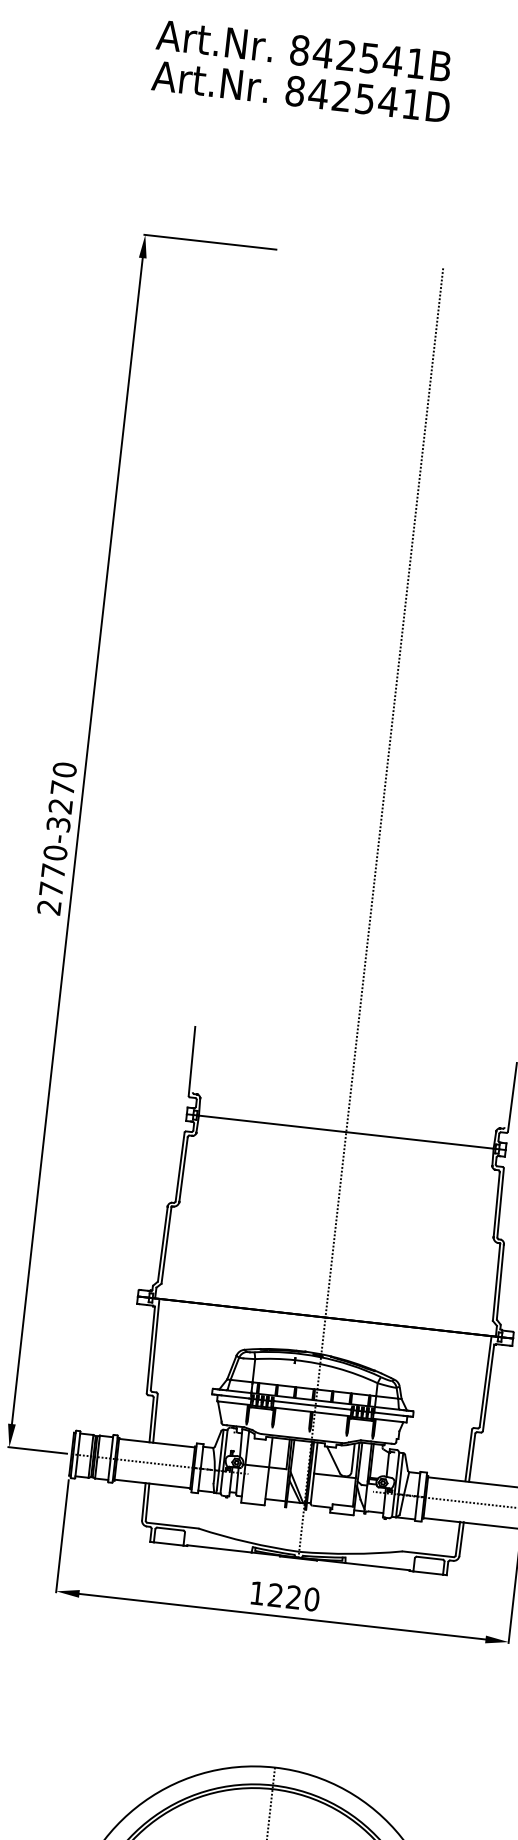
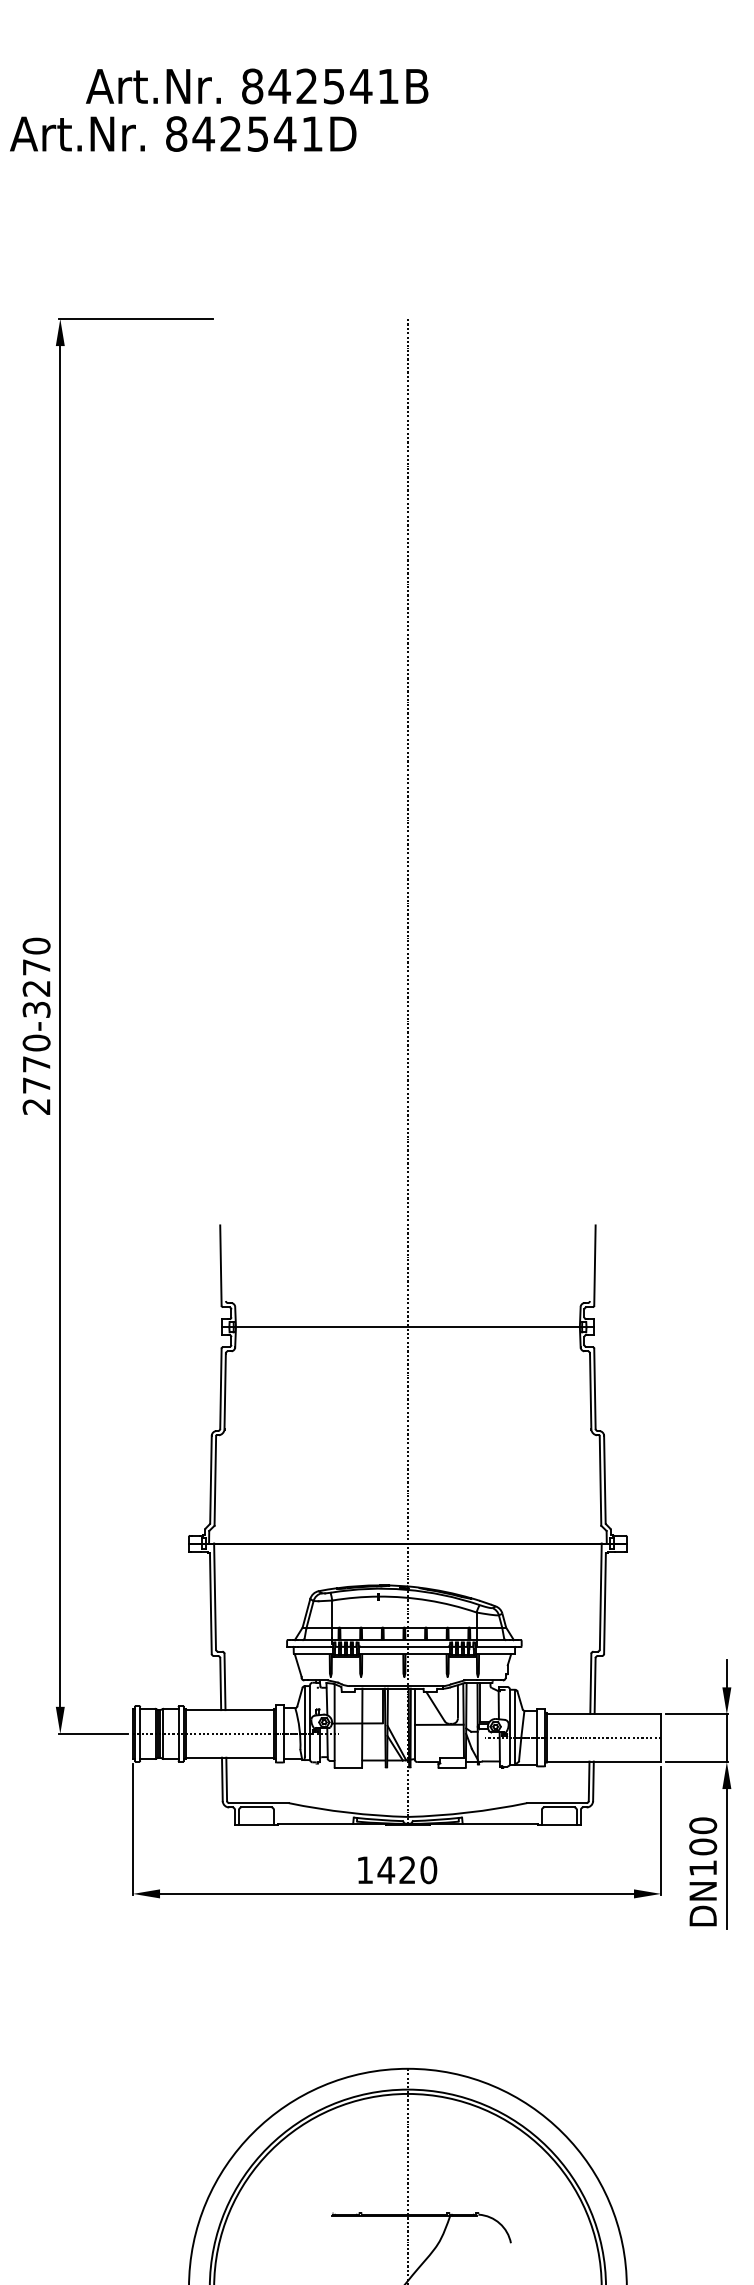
text: (304, 51) -> (257, 86), moved
text: (301, 91) -> (183, 133), moved
text: (275, 1594) -> (386, 1869), 1220 -> 1420

